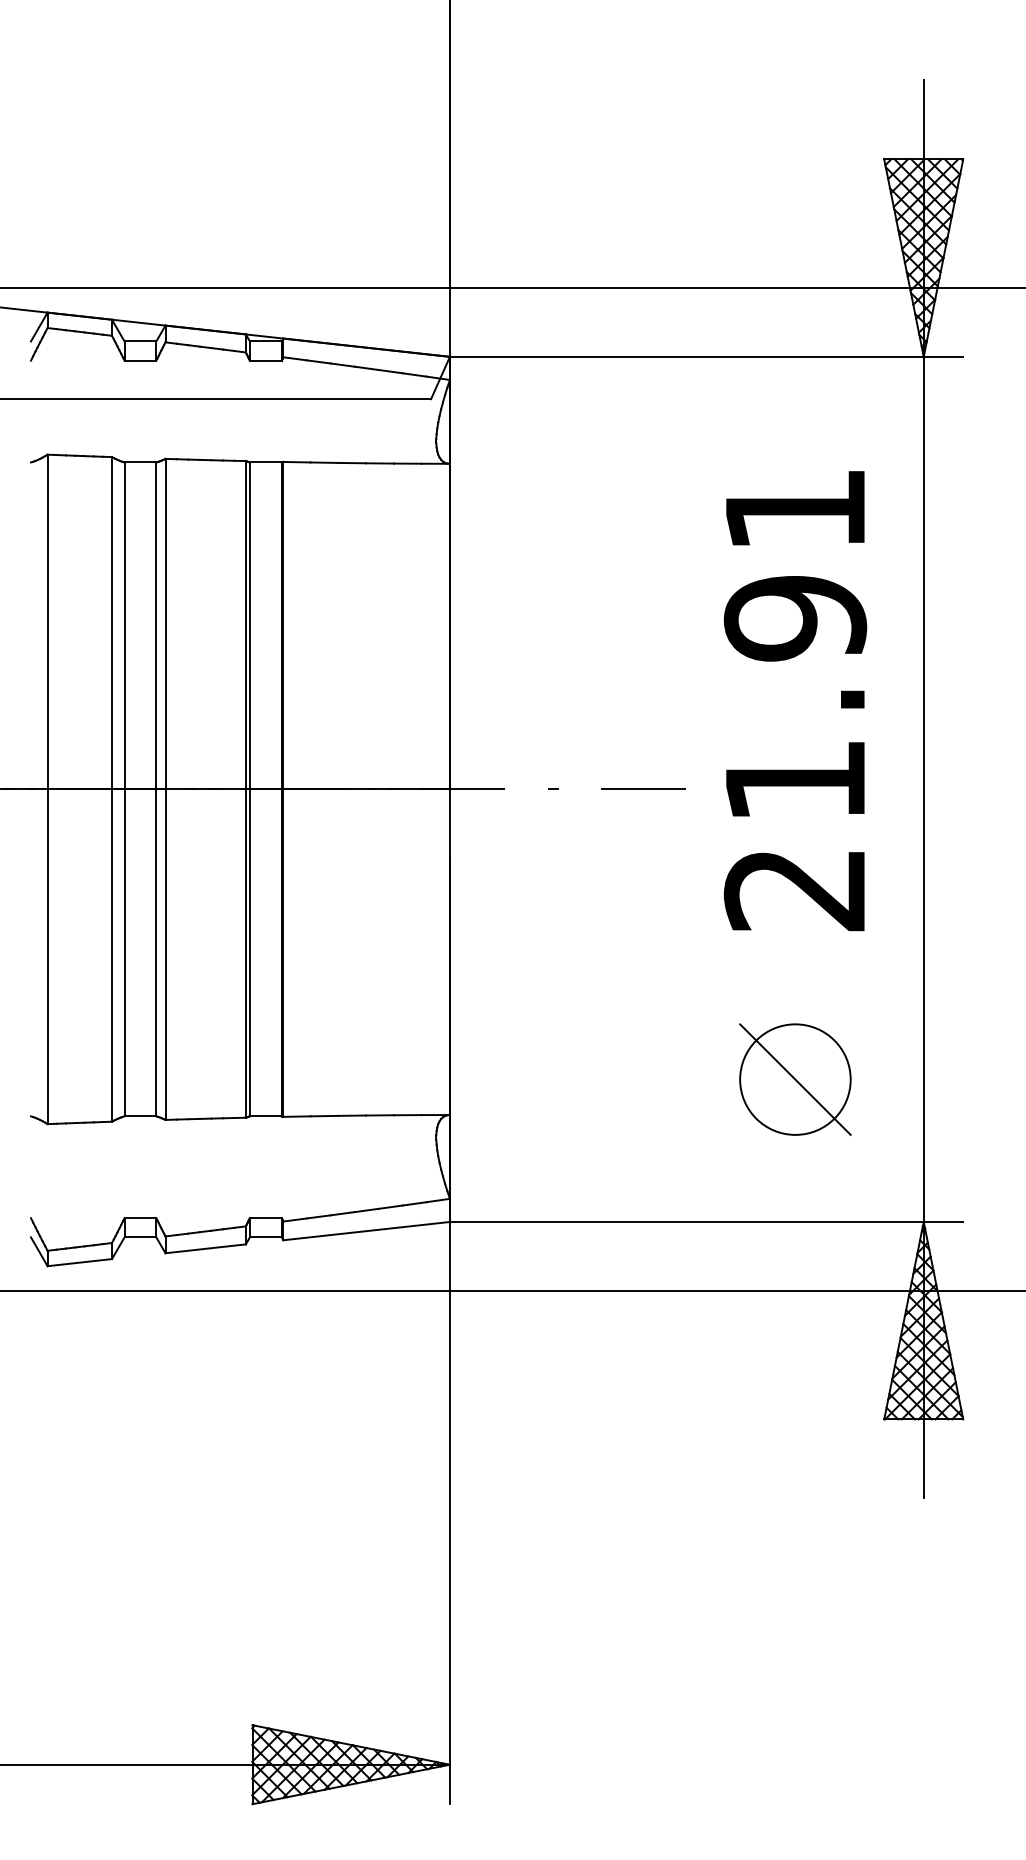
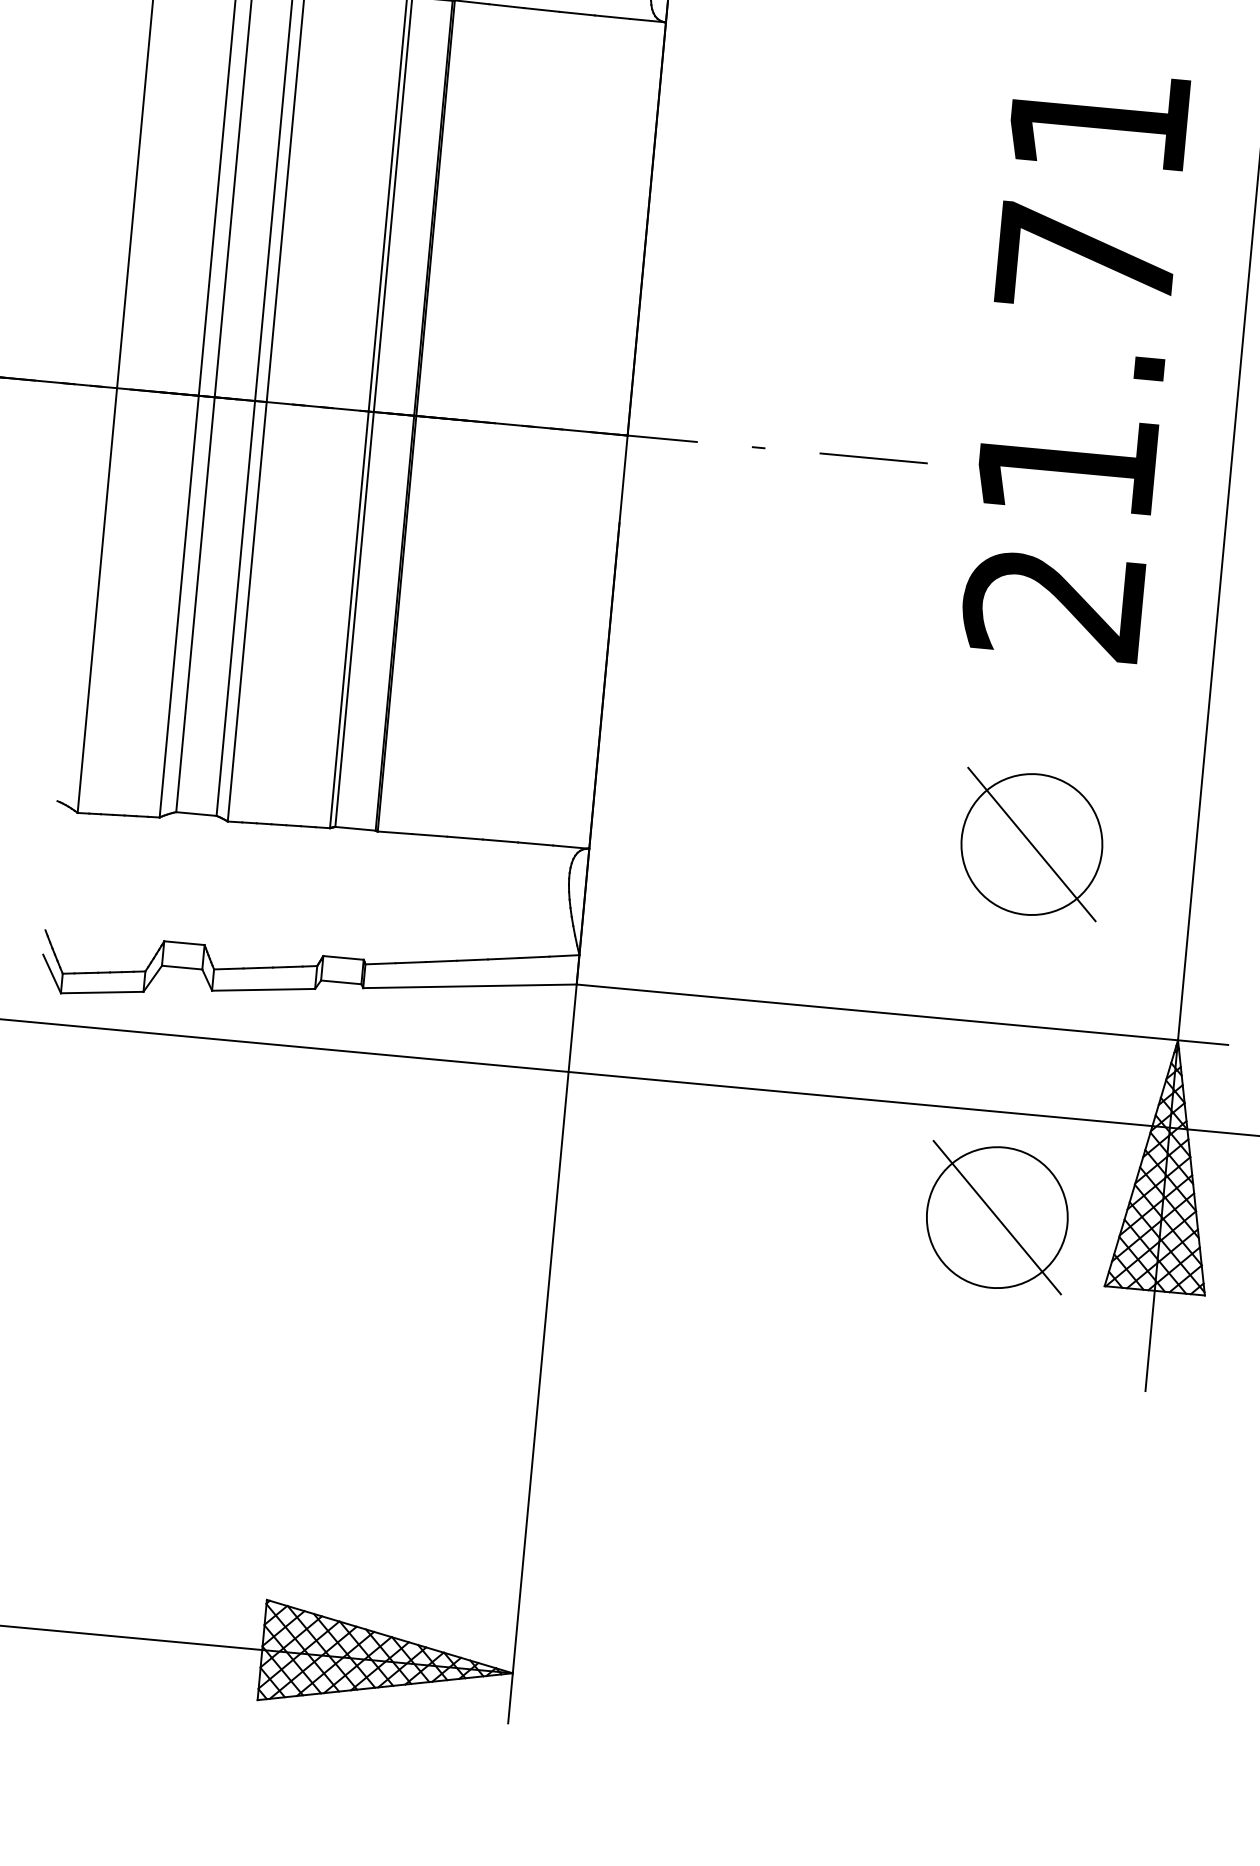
text: (795, 618) -> (1086, 259), 21.91 -> 21.71
part: (795, 1373) -> (997, 1217), added

